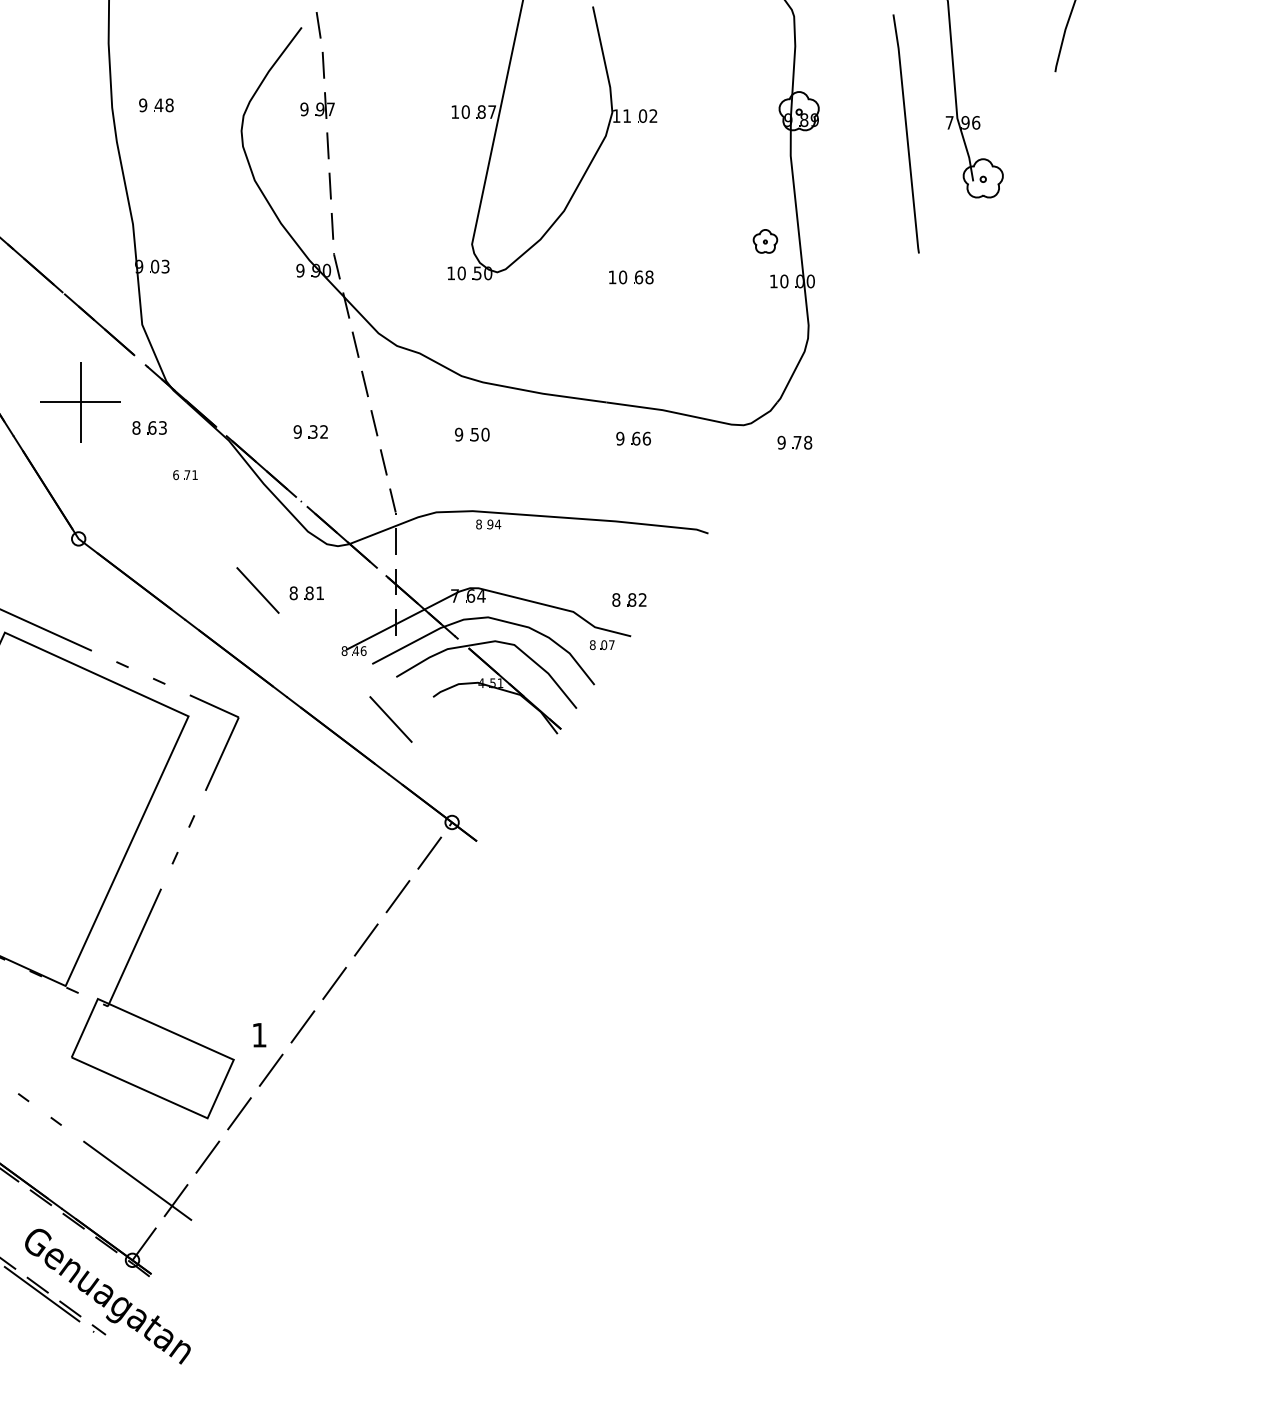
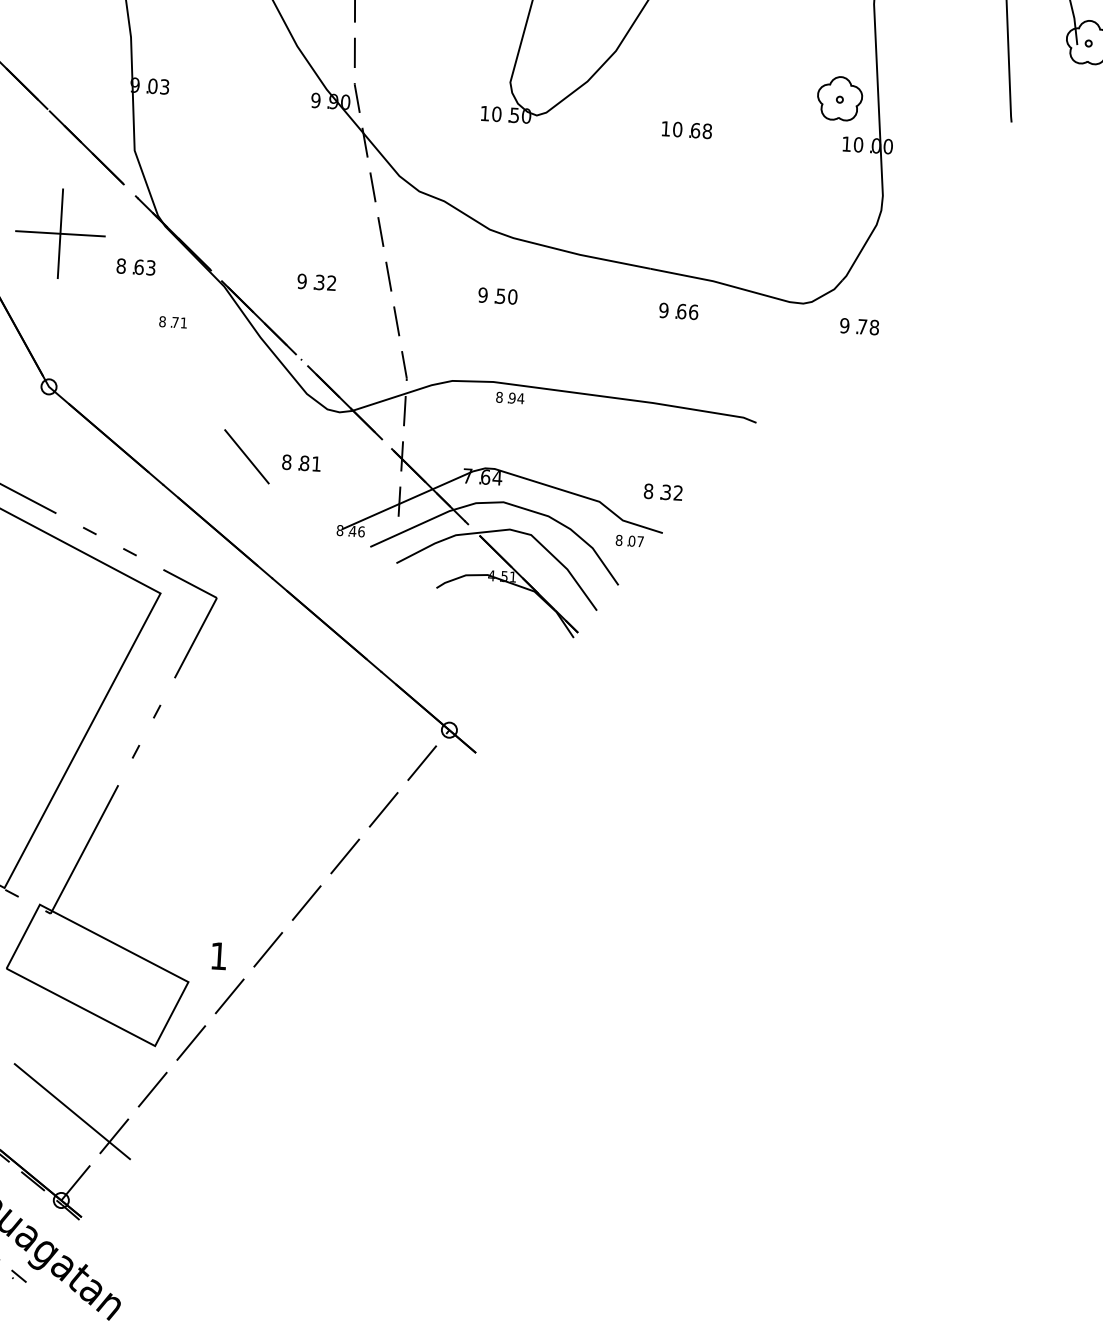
part: (765, 241) -> (840, 98), size x1.67
text: (175, 474) -> (162, 321), 6 -> 8
text: (632, 599) -> (666, 491), 82 -> 32
line: (390, 719) -> (387, 610), removed

